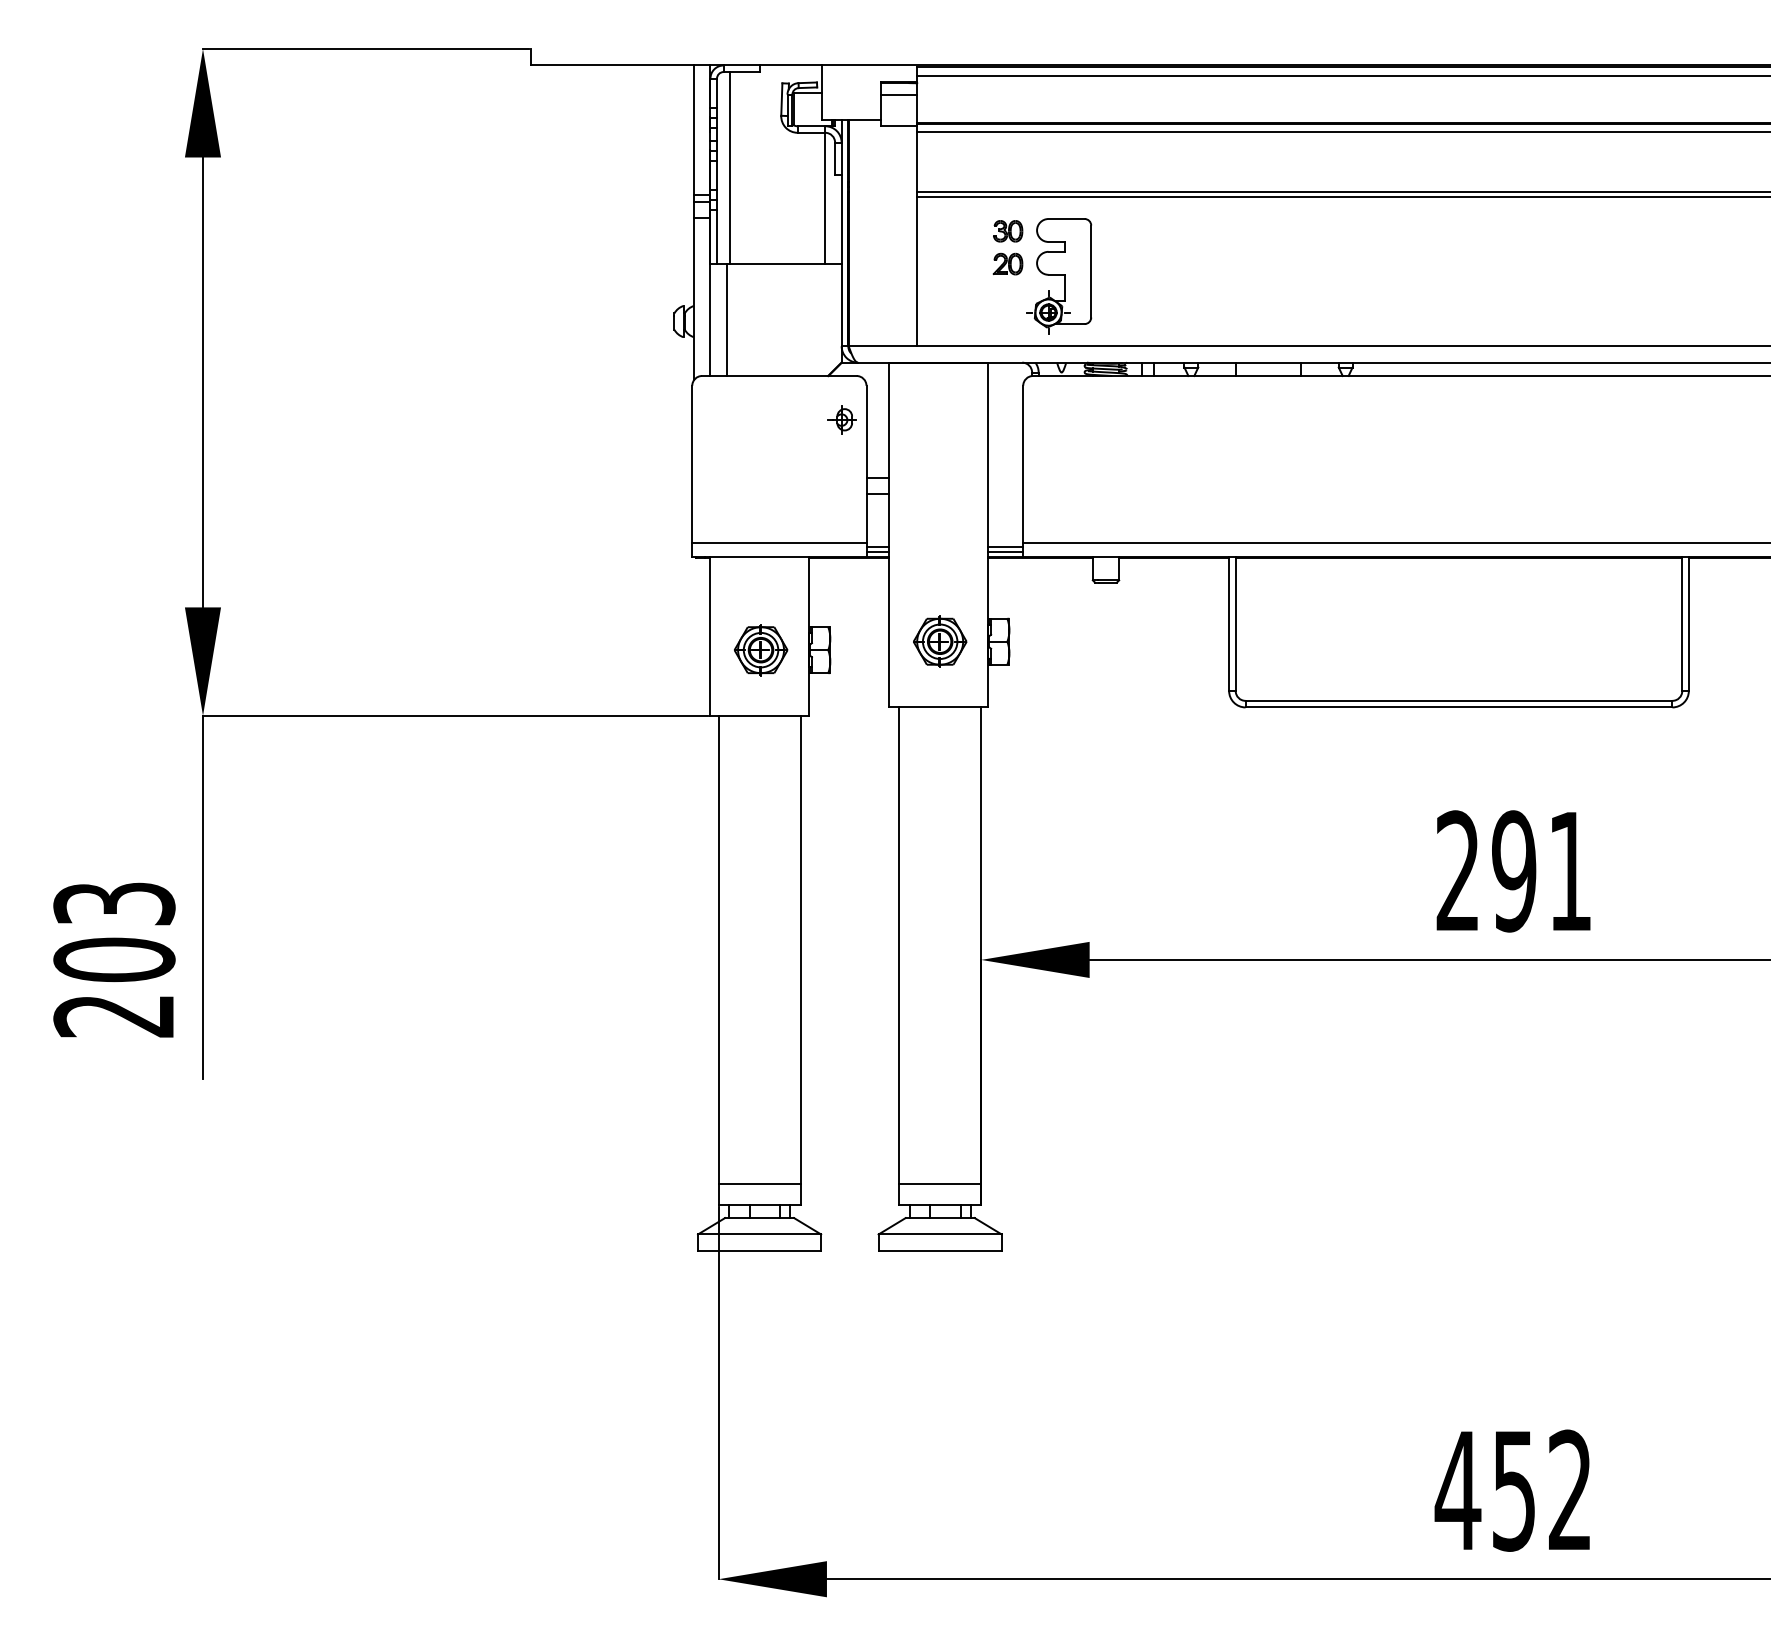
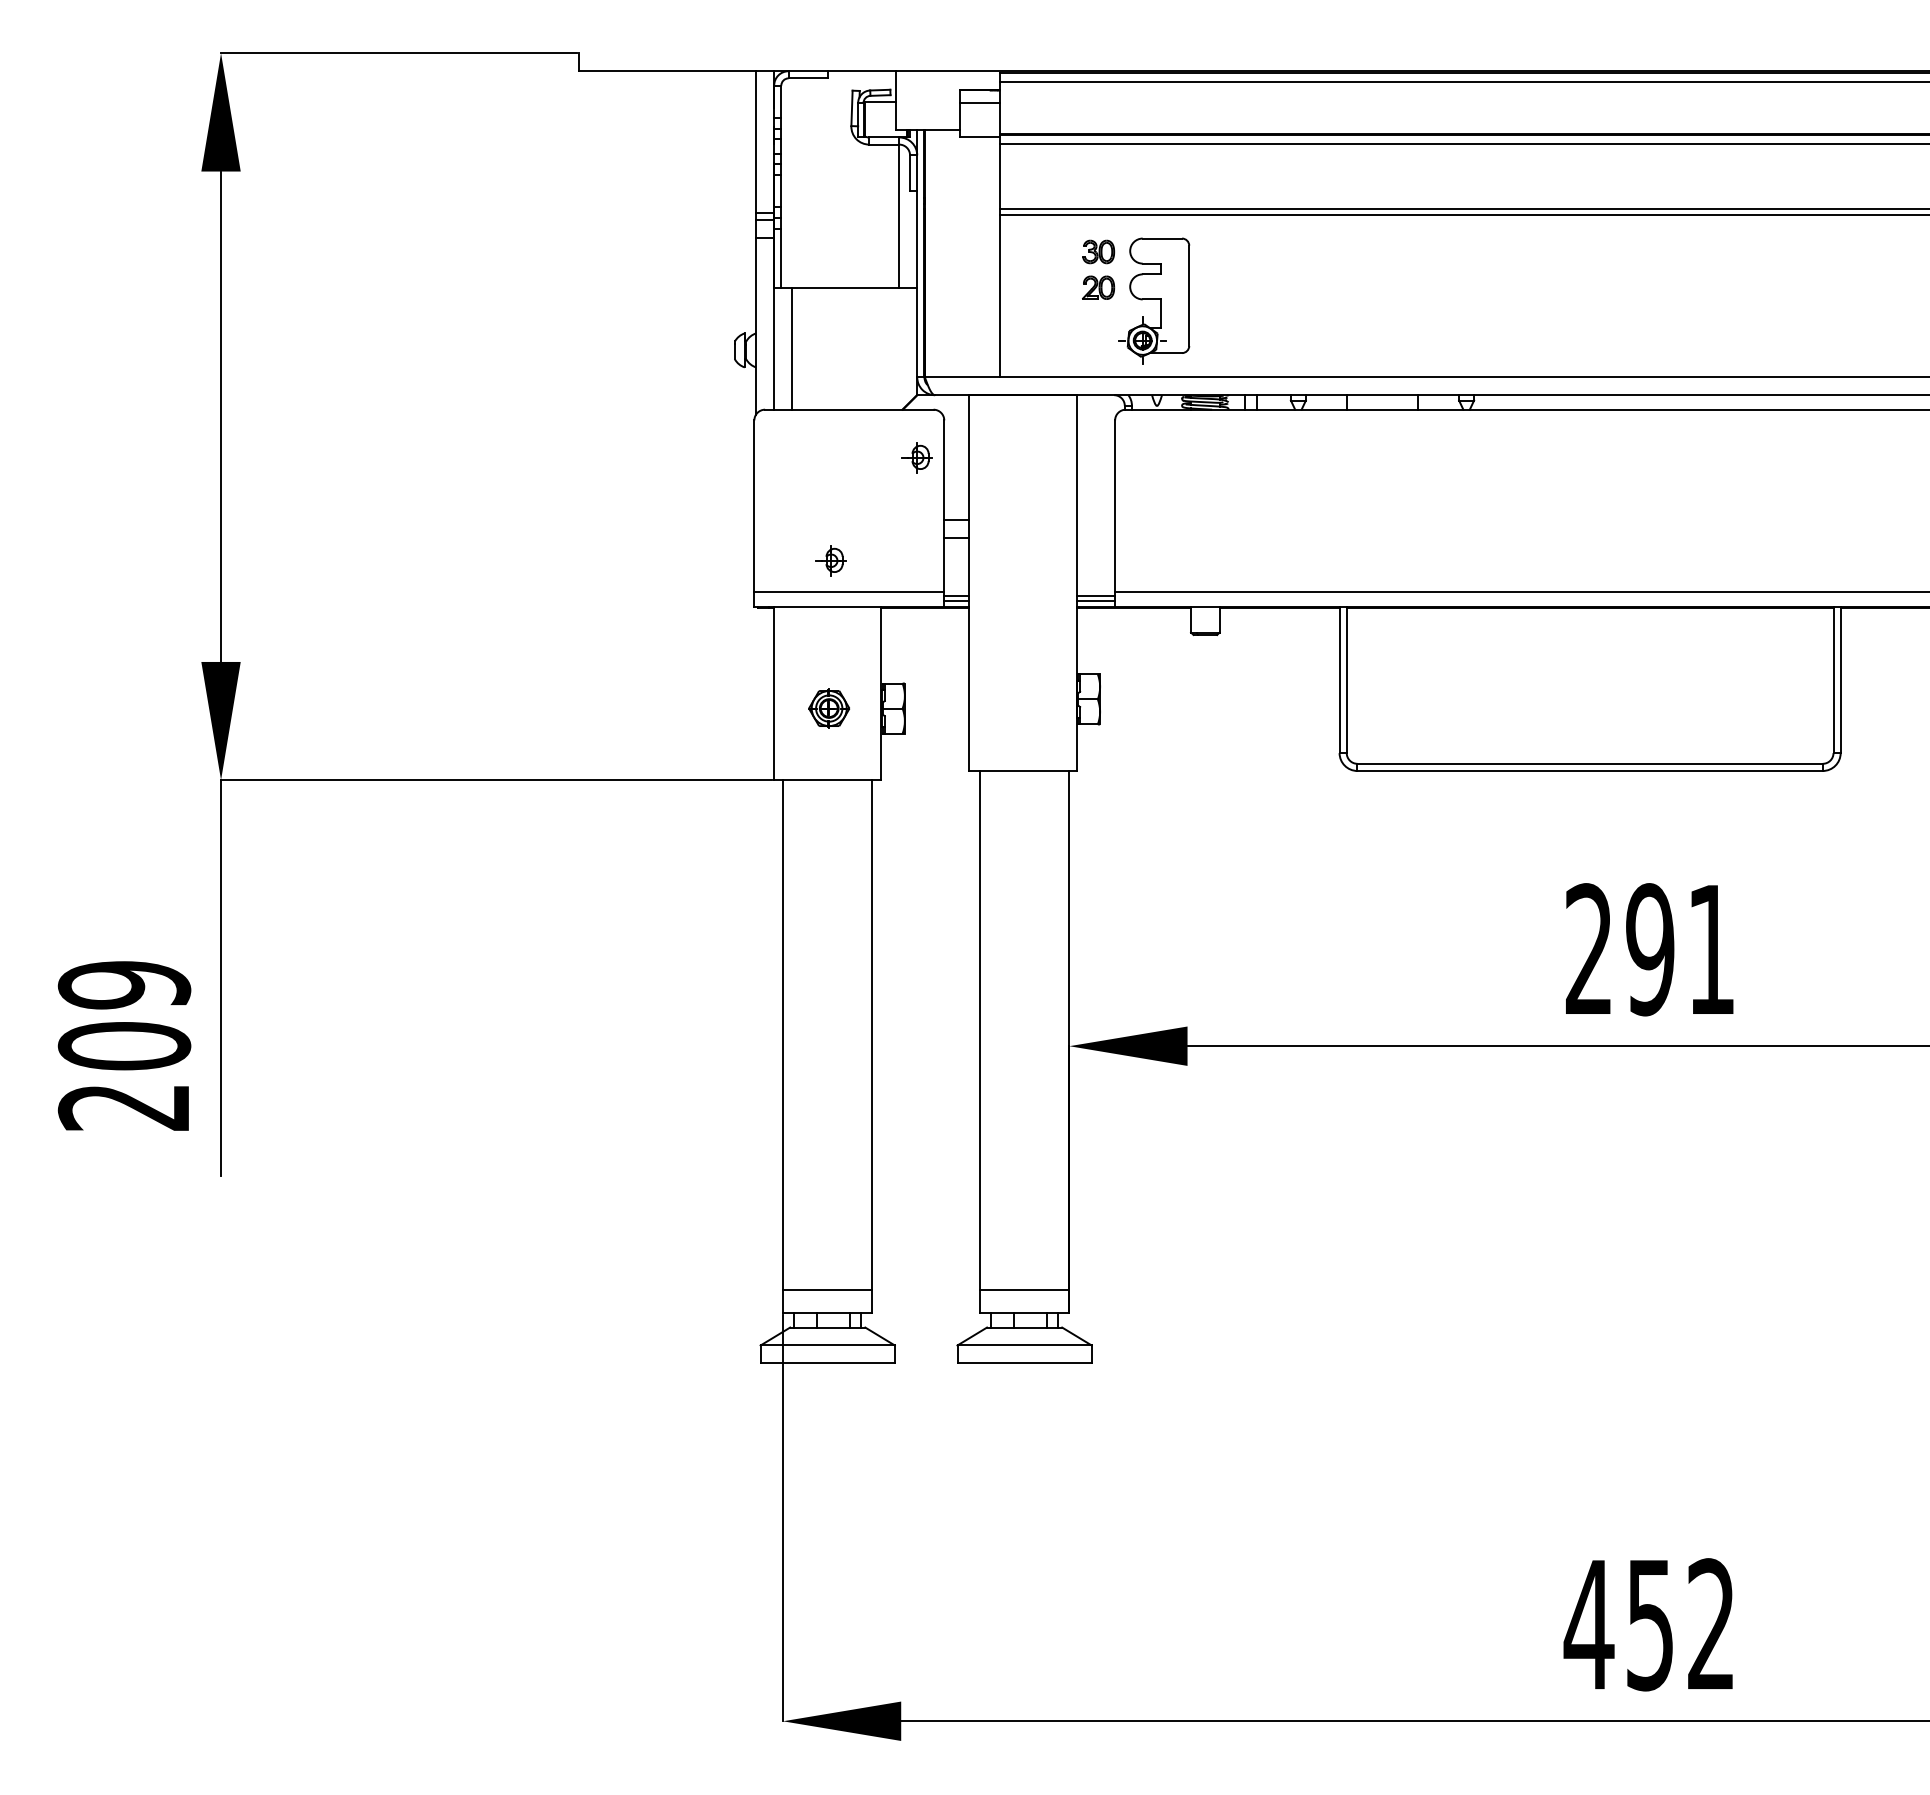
line: (730, 167) -> (795, 182), removed
part: (762, 514) -> (830, 560), added
part: (940, 641) -> (1024, 699), removed
part: (760, 650) -> (828, 708), size x0.7
text: (114, 904) -> (124, 985), 203 -> 209

